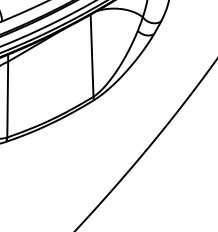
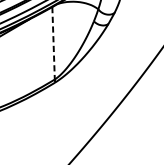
line: (92, 56) -> (53, 43), solid -> dashed

